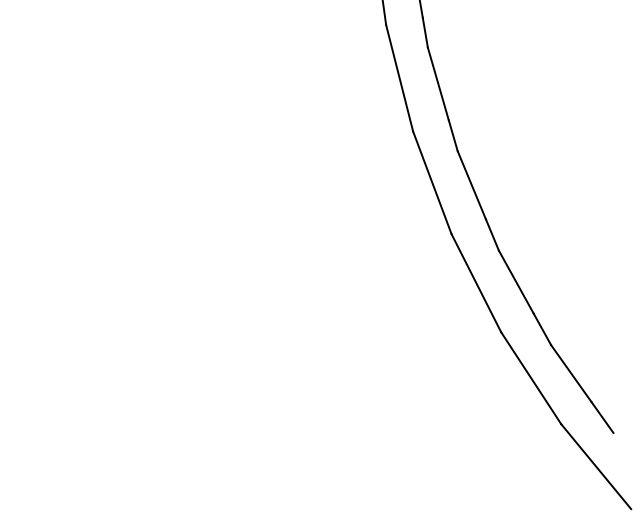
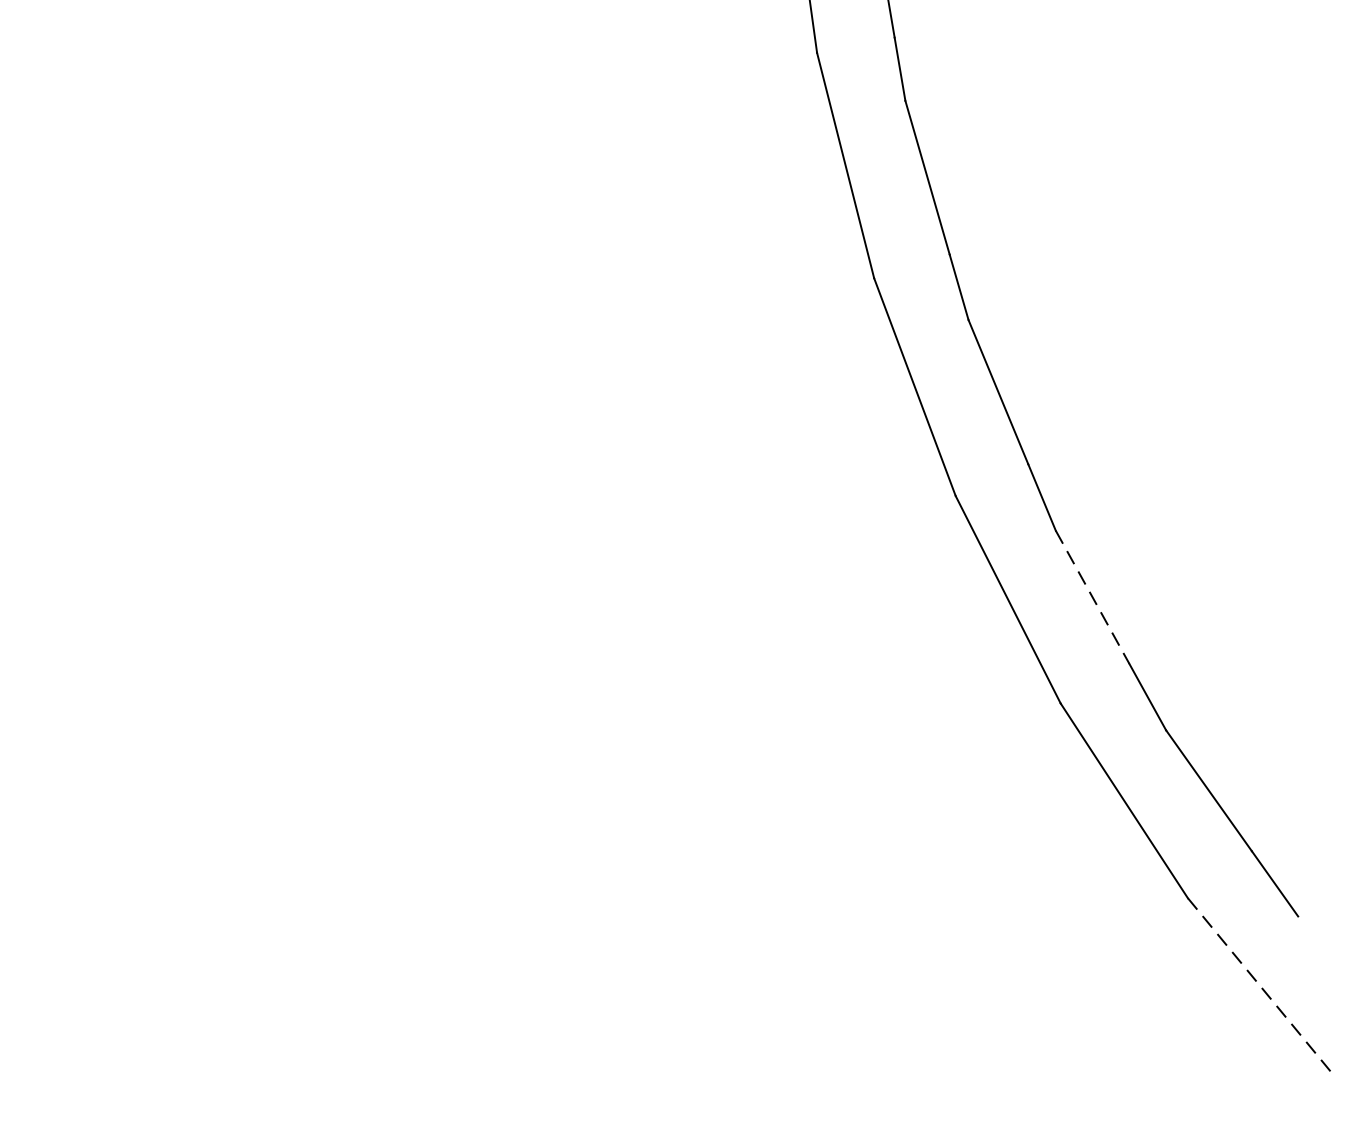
line: (516, 282) -> (1093, 598), solid -> dashed
line: (596, 466) -> (1262, 987), solid -> dashed

